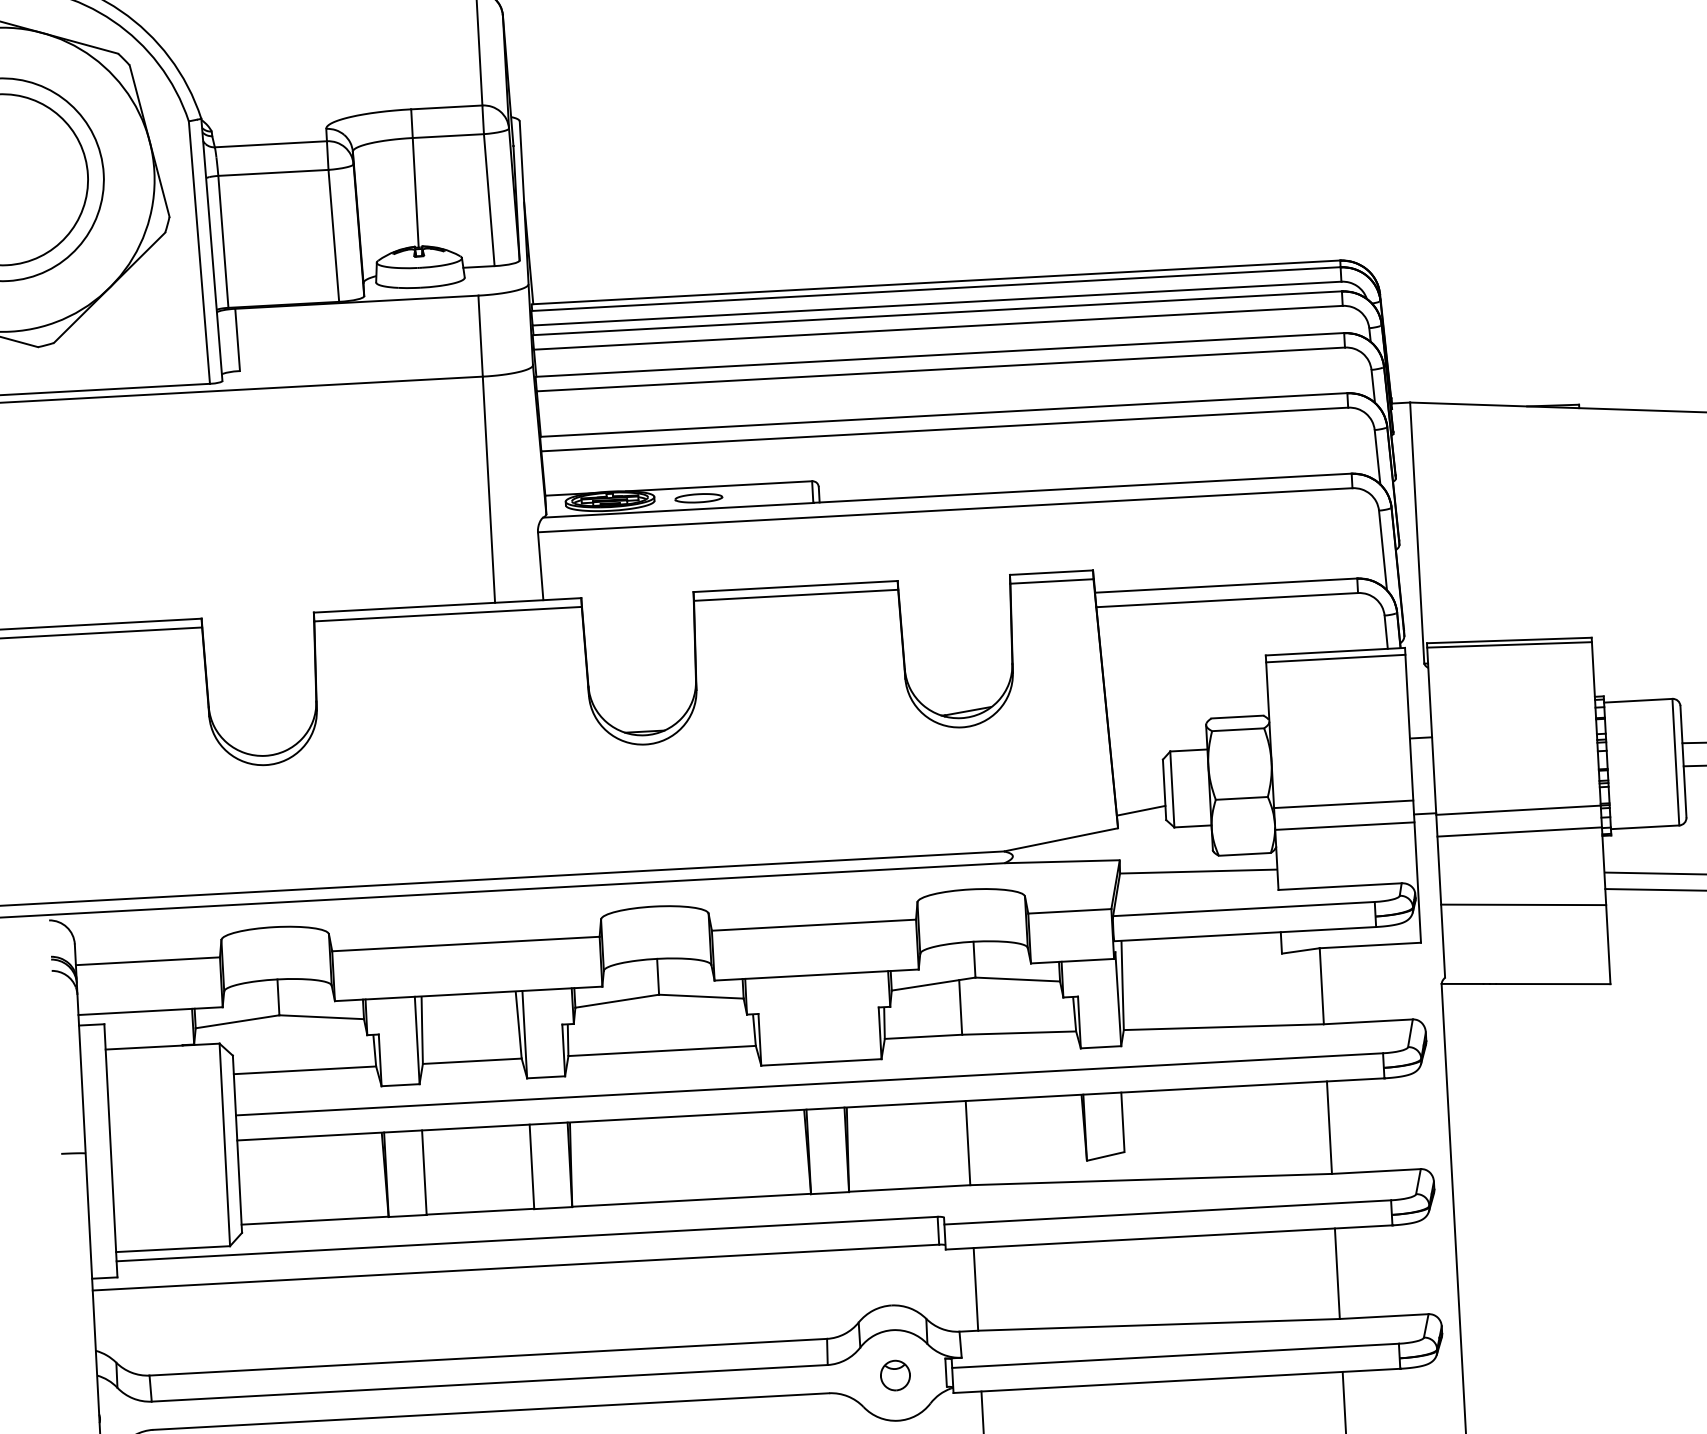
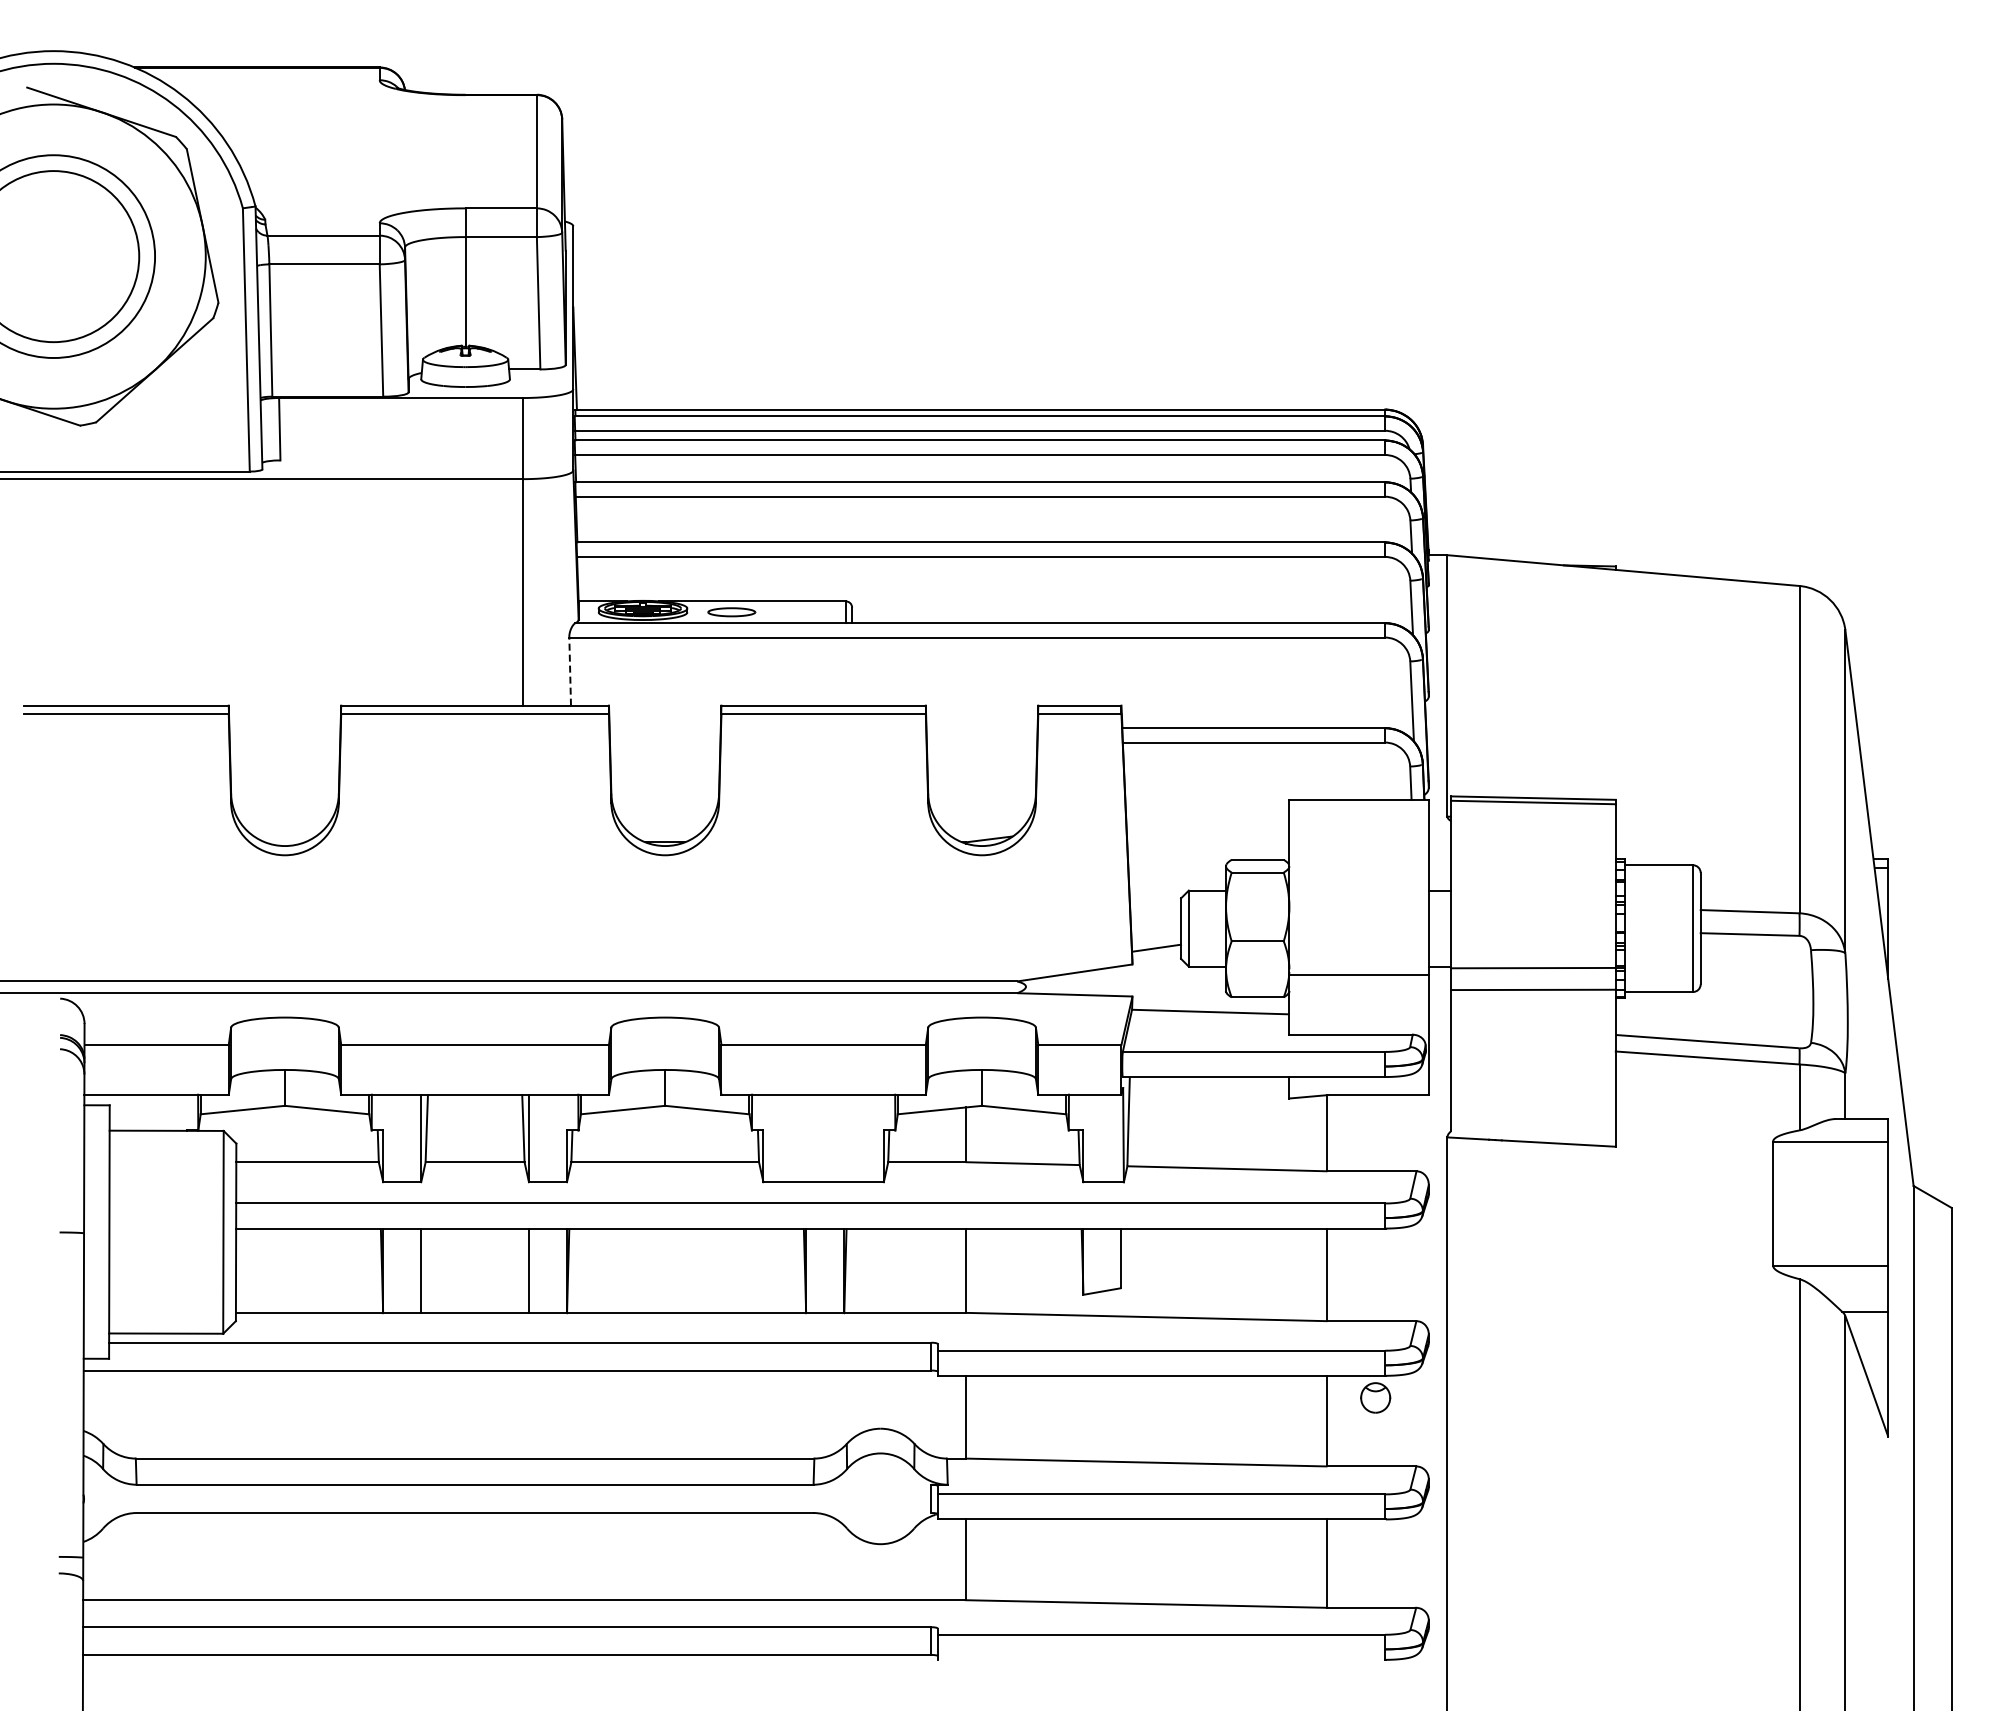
line: (541, 566) -> (570, 671), solid -> dashed
line: (1335, 658) -> (1358, 806), removed
line: (1343, 804) -> (1358, 952), removed
line: (1523, 904) -> (1533, 1062), removed
part: (895, 1375) -> (1375, 1397), moved

